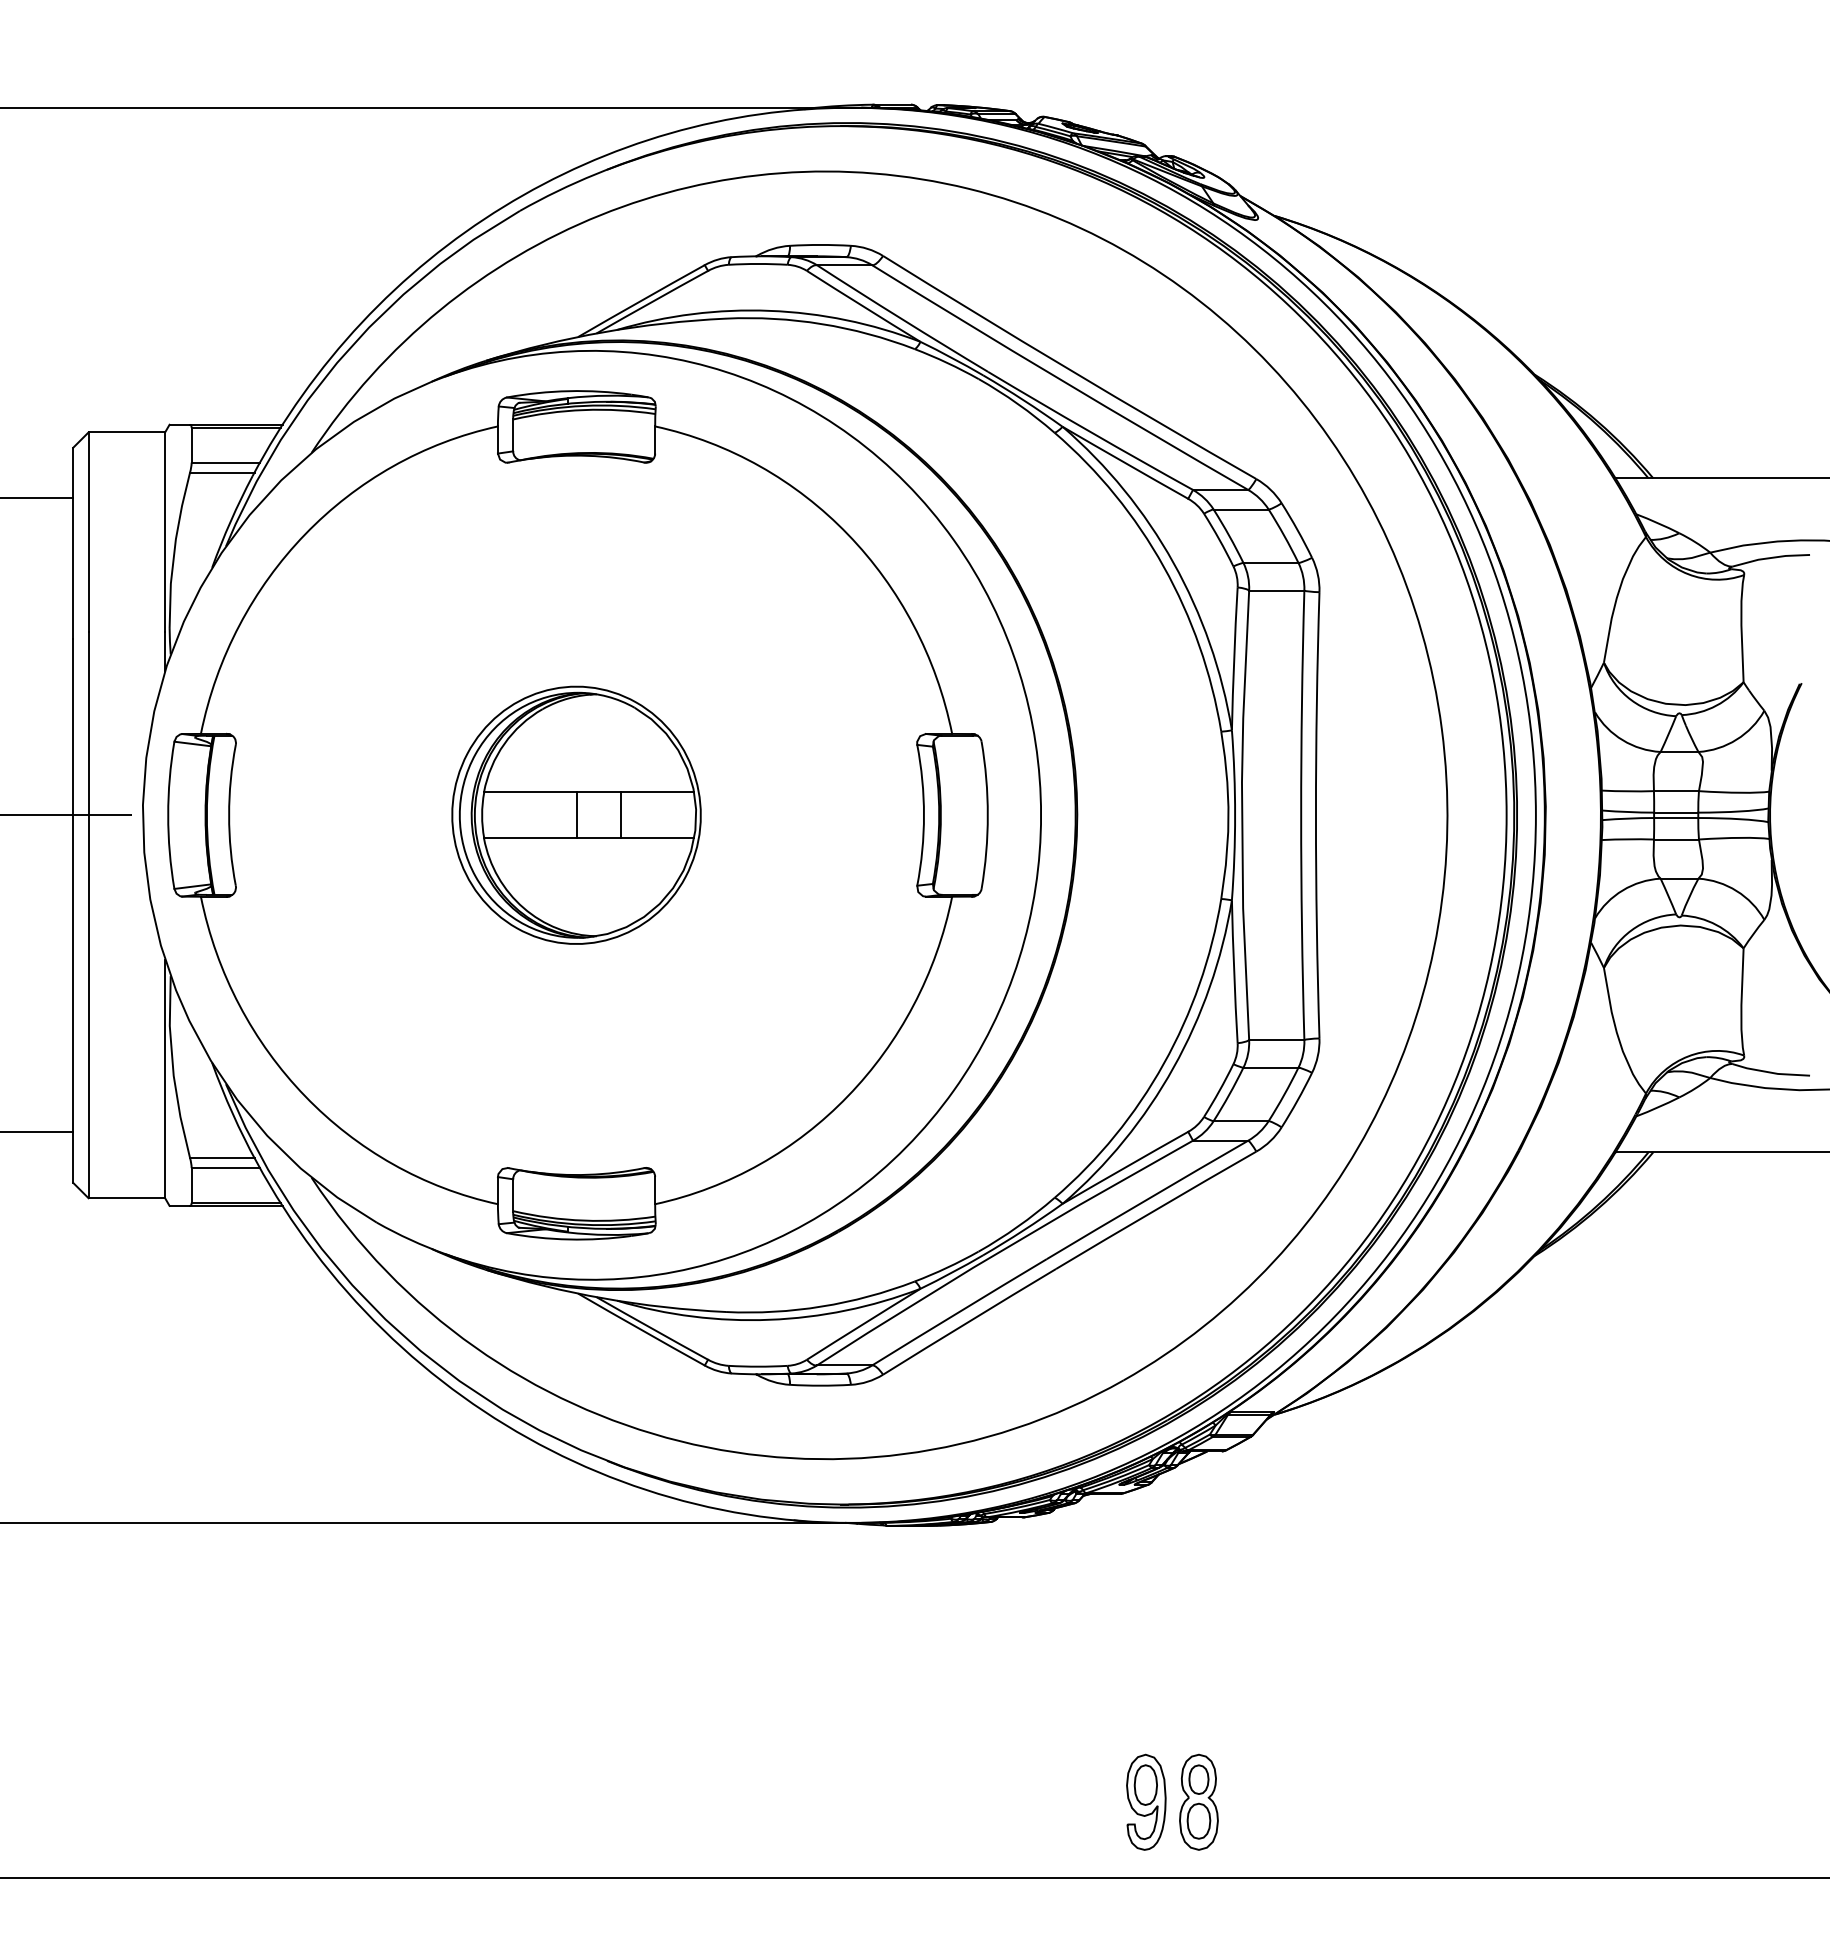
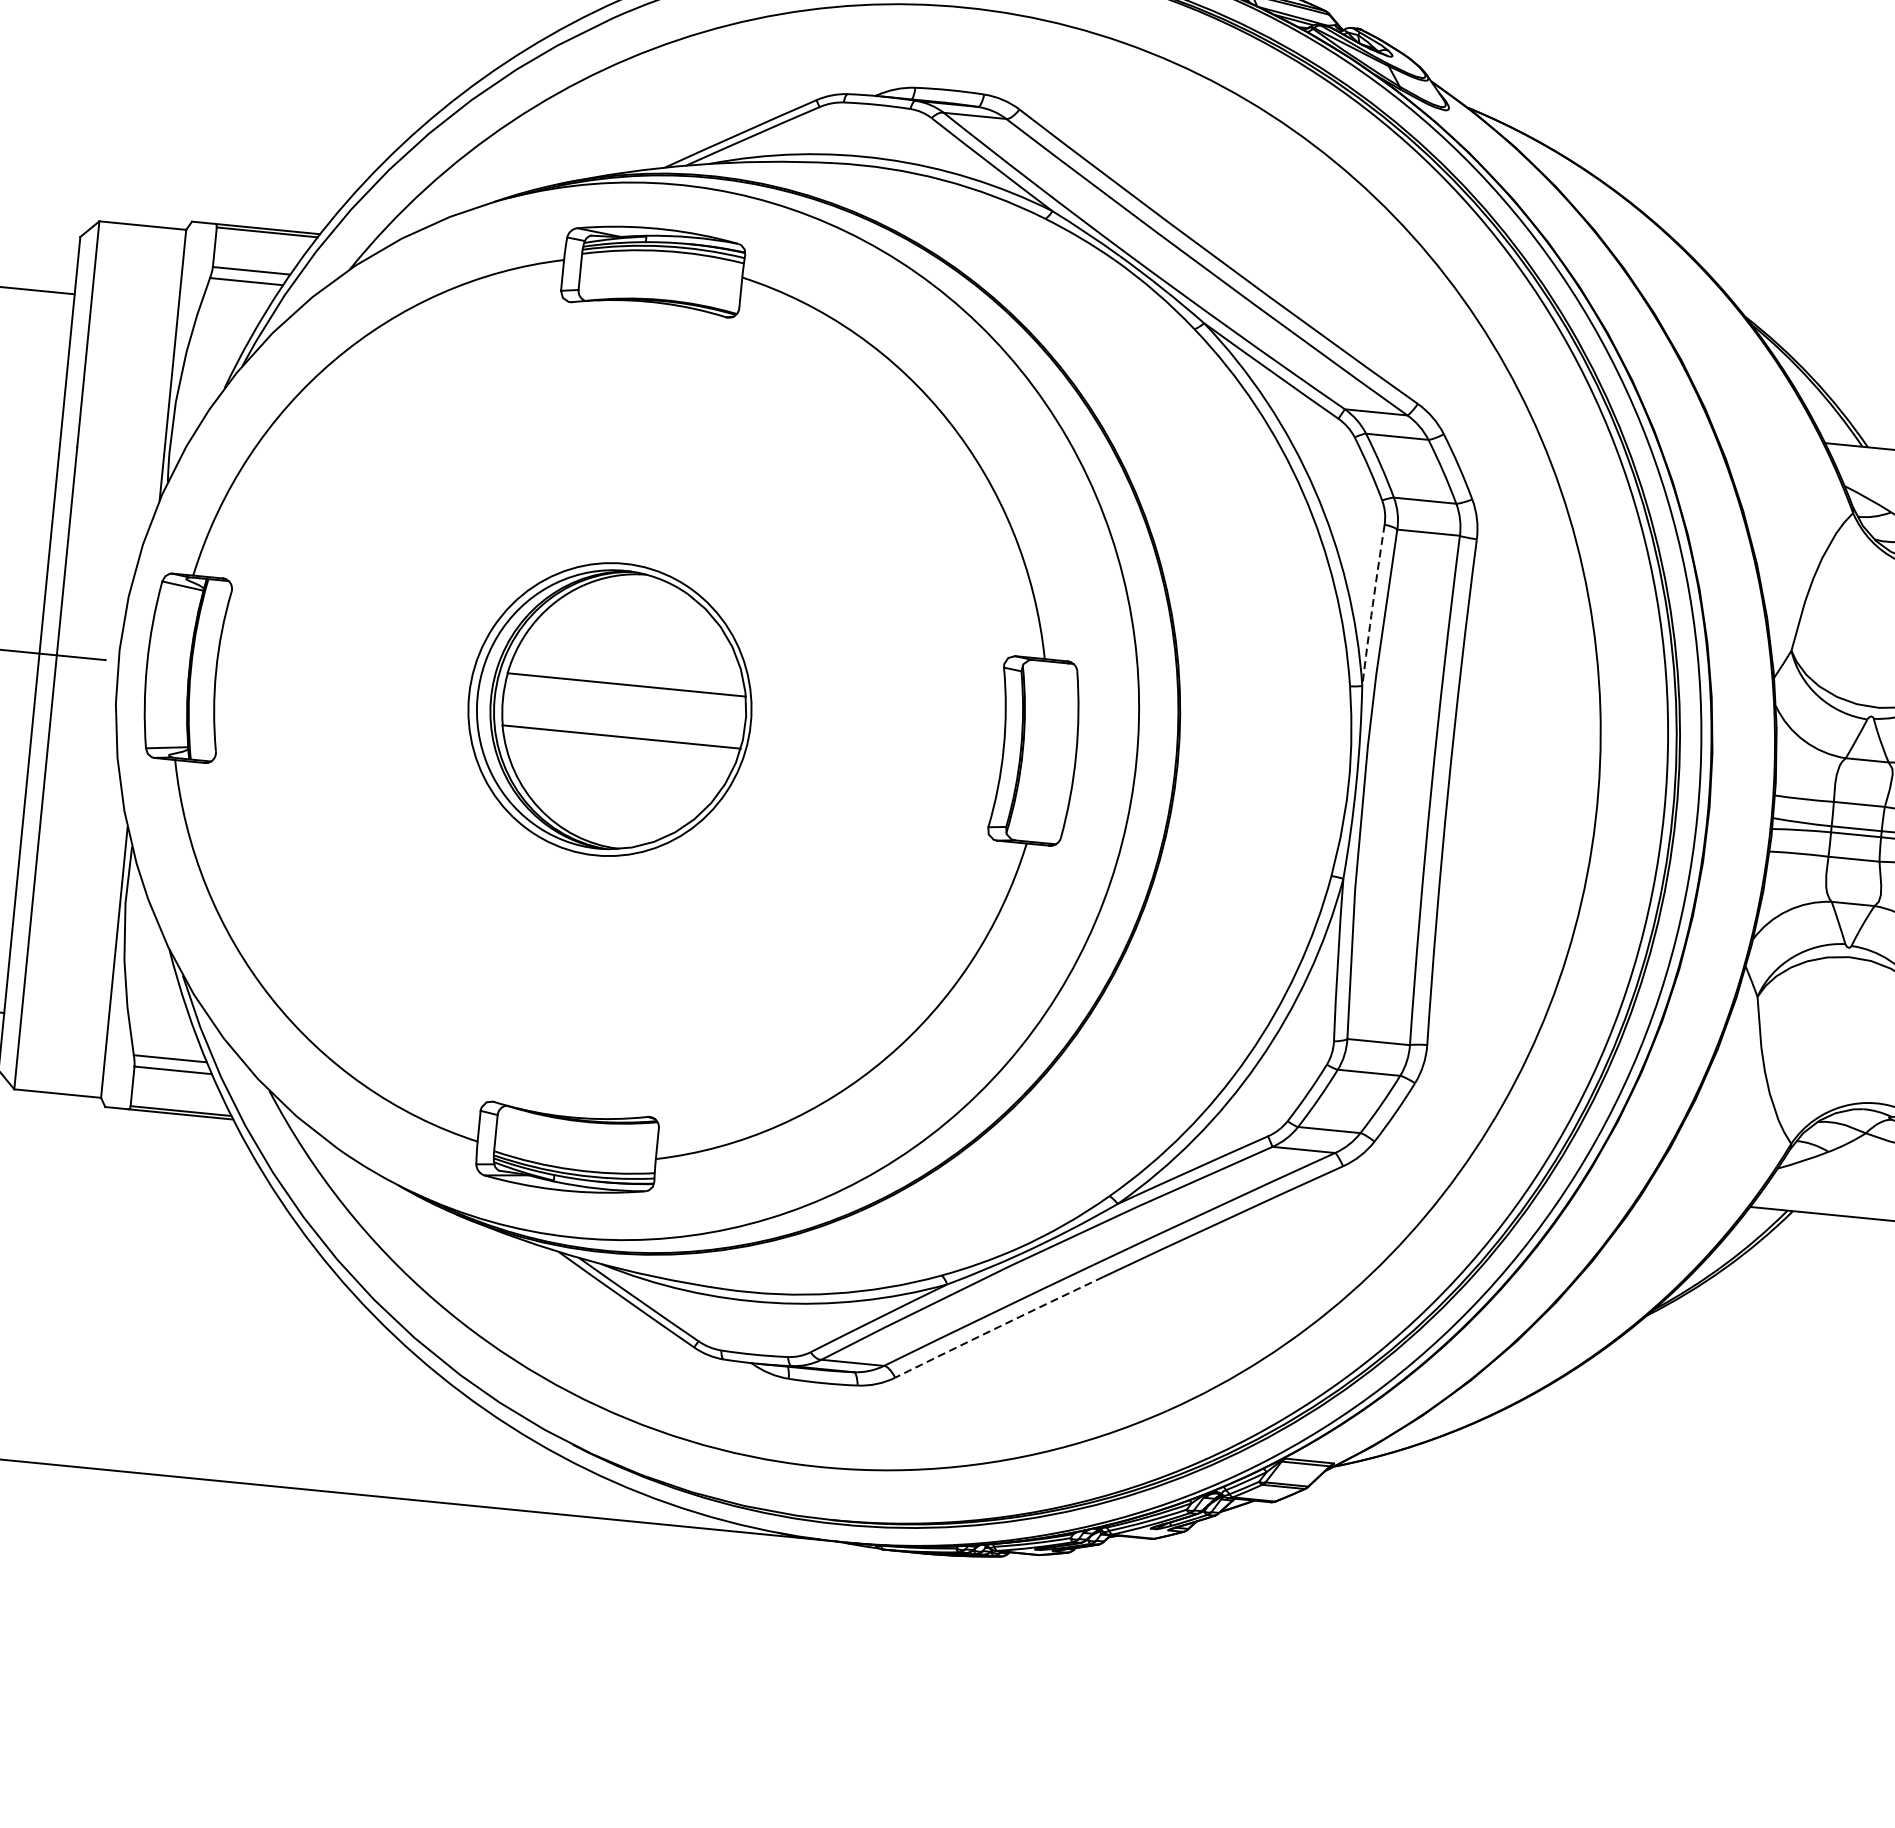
arc: (1234, 658) -> (1373, 604), solid -> dashed
line: (576, 815) -> (609, 709), removed
line: (621, 815) -> (660, 714), removed
arc: (969, 1321) -> (999, 1326), solid -> dashed

